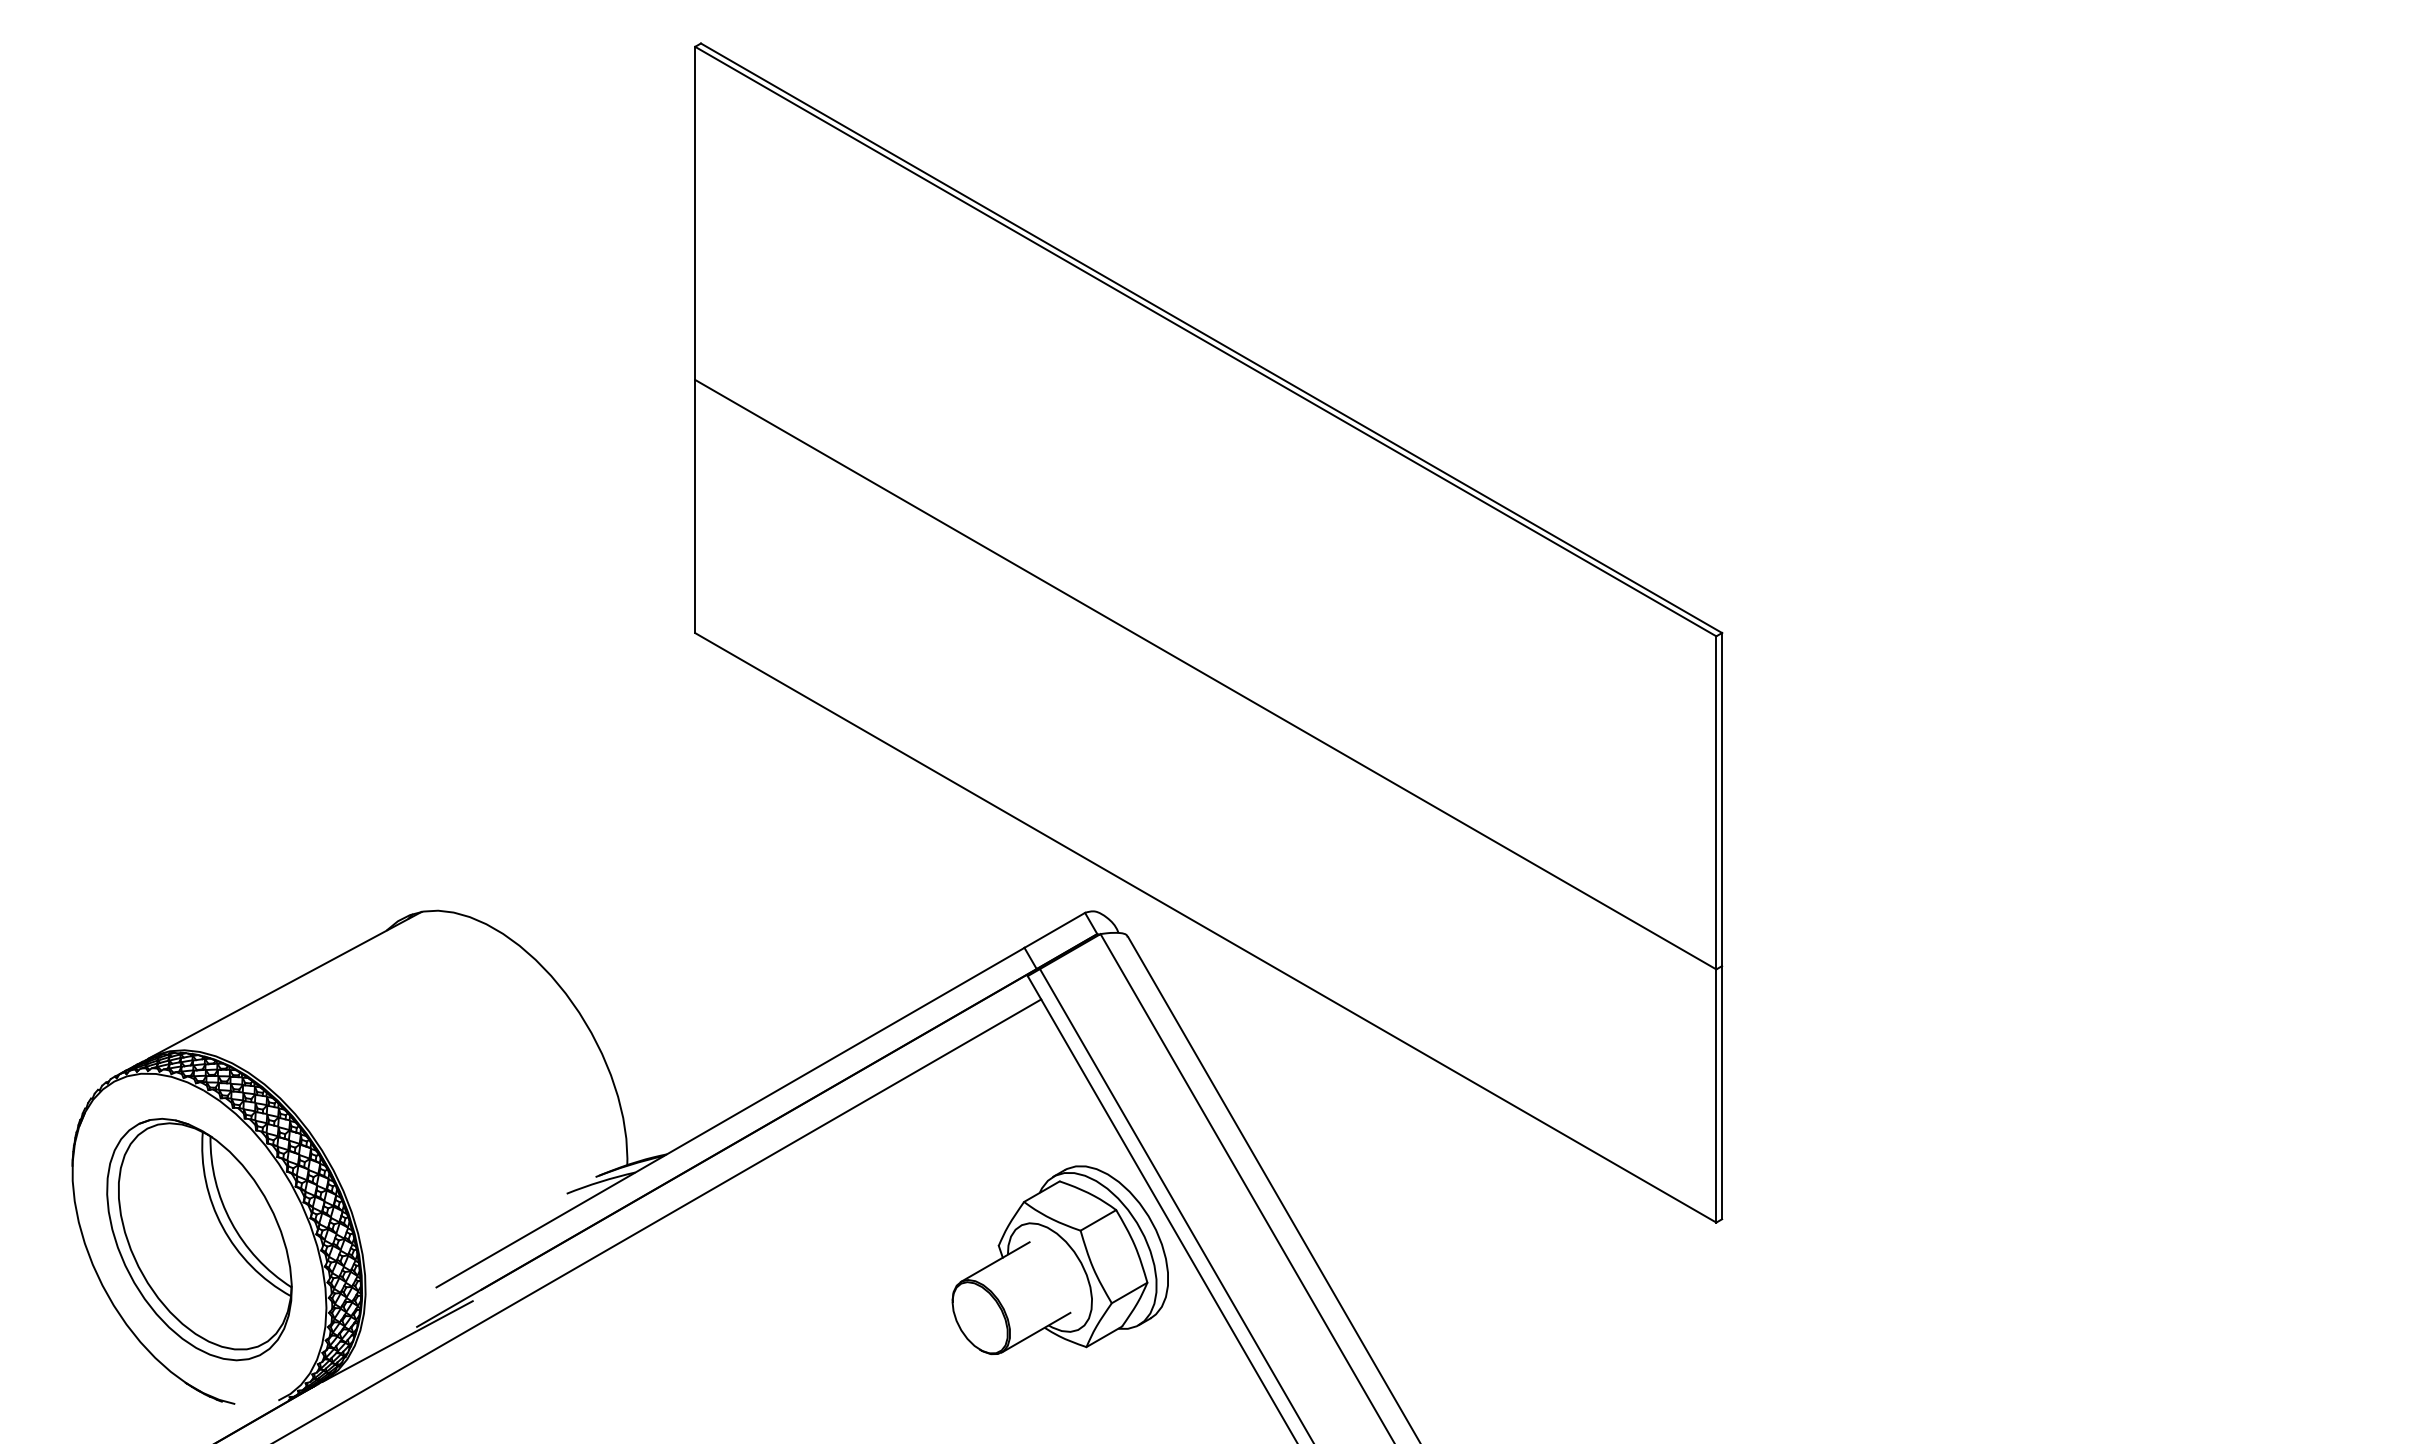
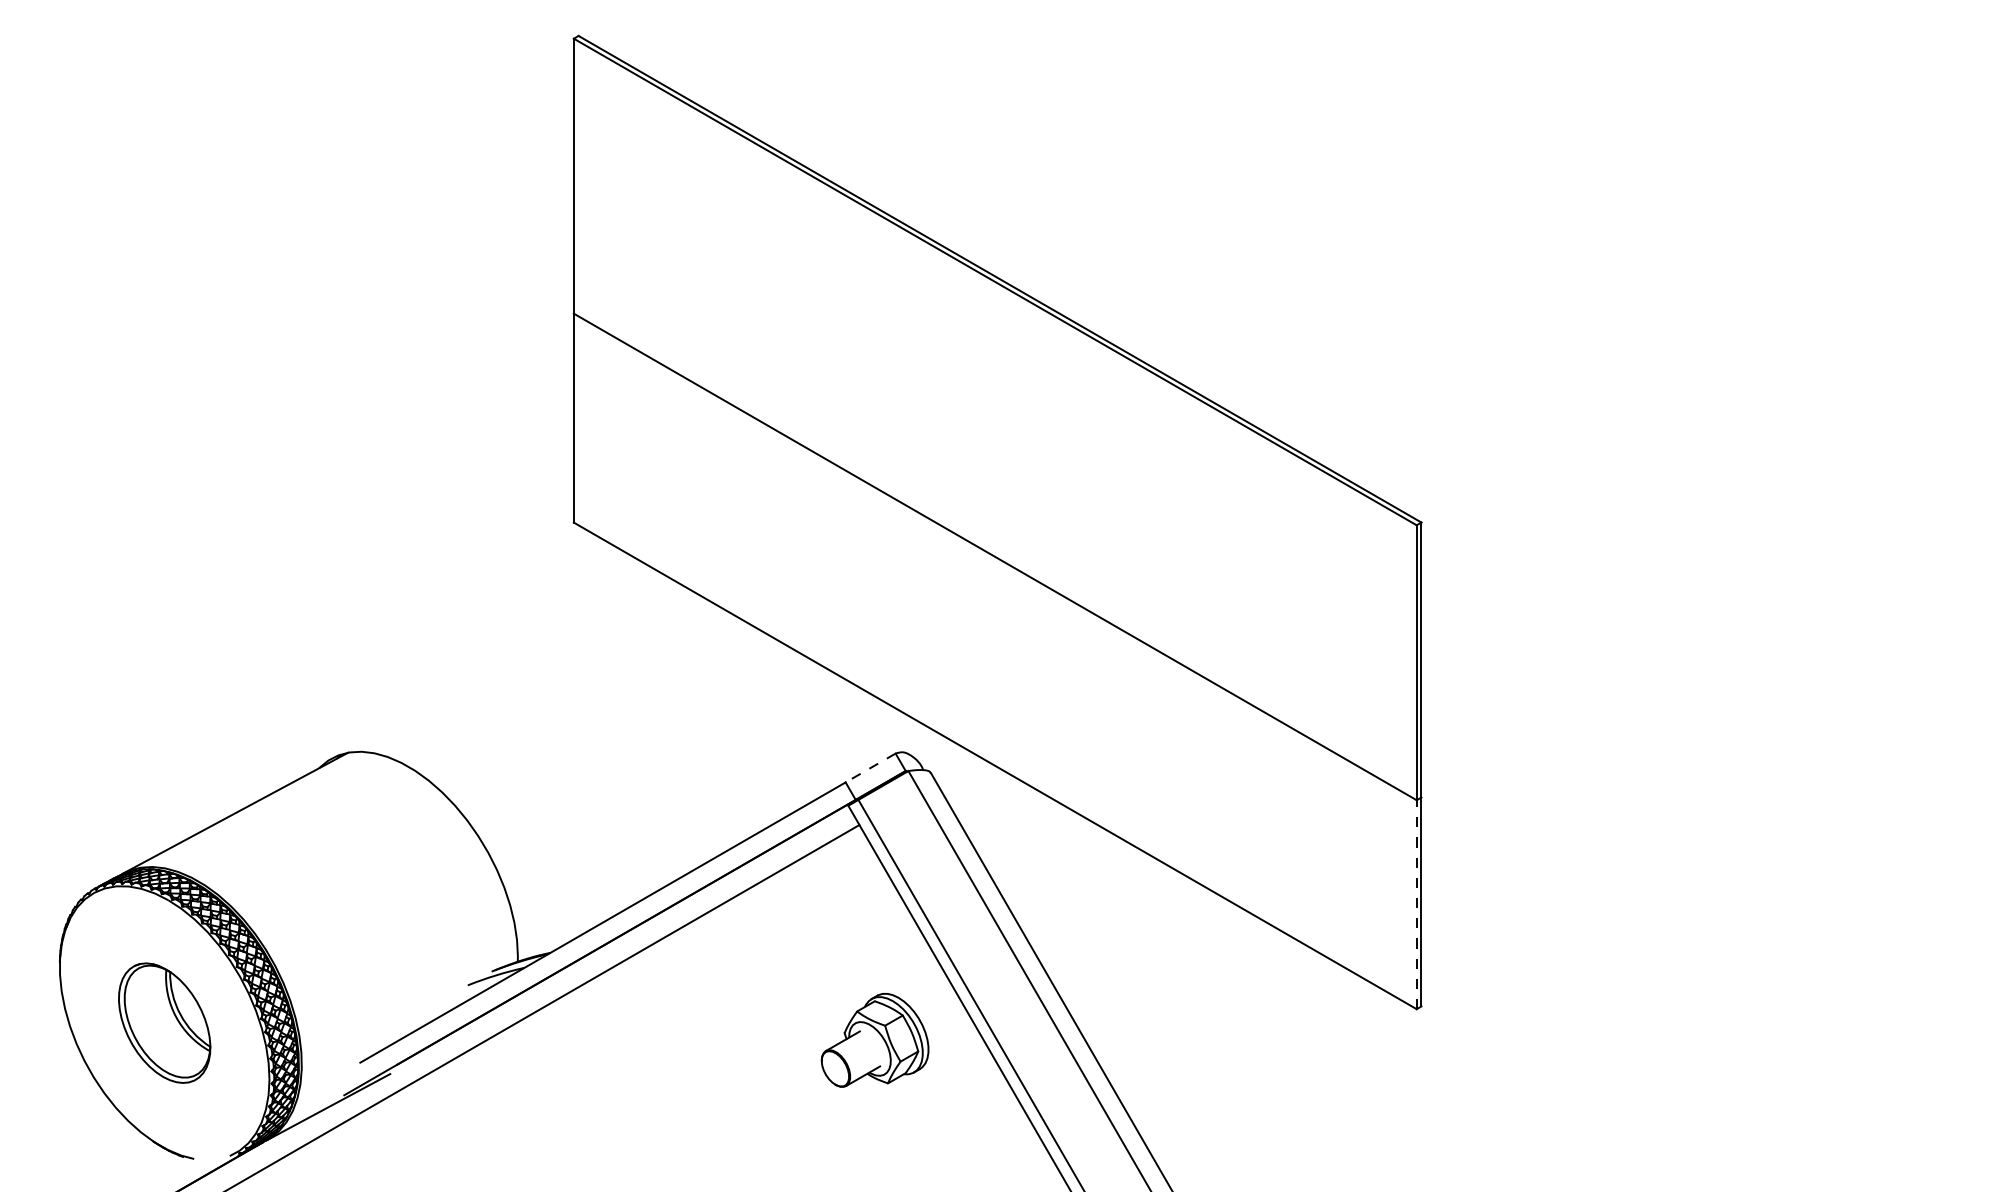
line: (1054, 930) -> (870, 768), solid -> dashed
line: (1716, 1096) -> (1416, 905), solid -> dashed
part: (199, 1239) -> (164, 1023), size x0.6
part: (1059, 1260) -> (874, 1040), size x0.6

